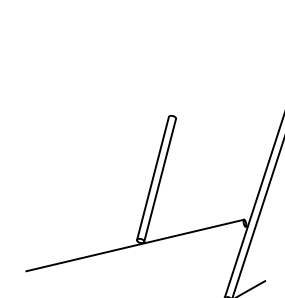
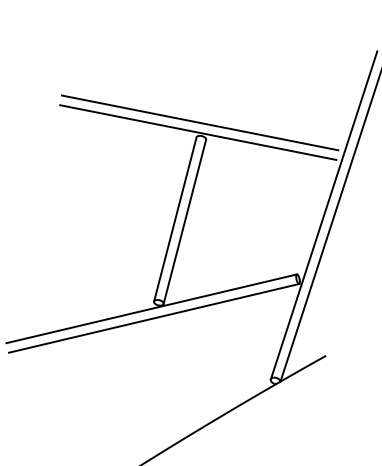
line: (171, 105) -> (199, 122), added
line: (170, 113) -> (198, 132), added
line: (136, 252) -> (153, 318), added

